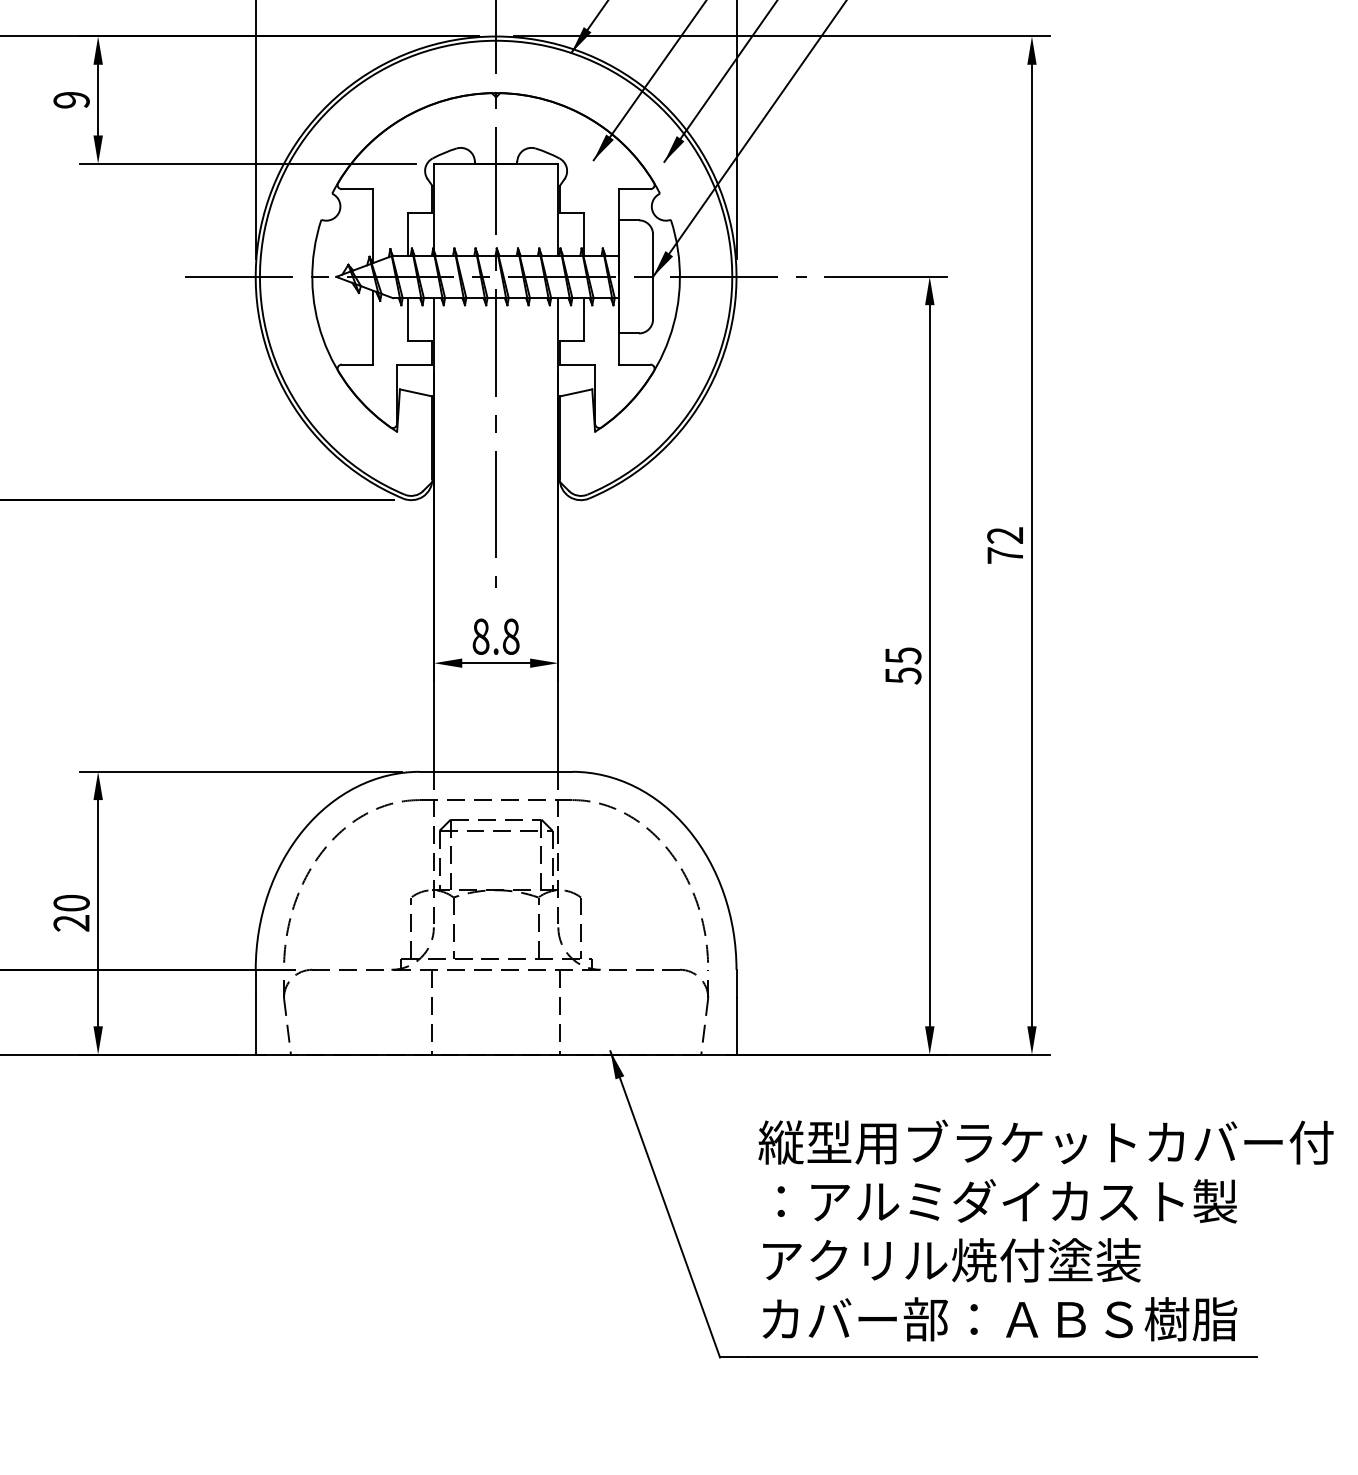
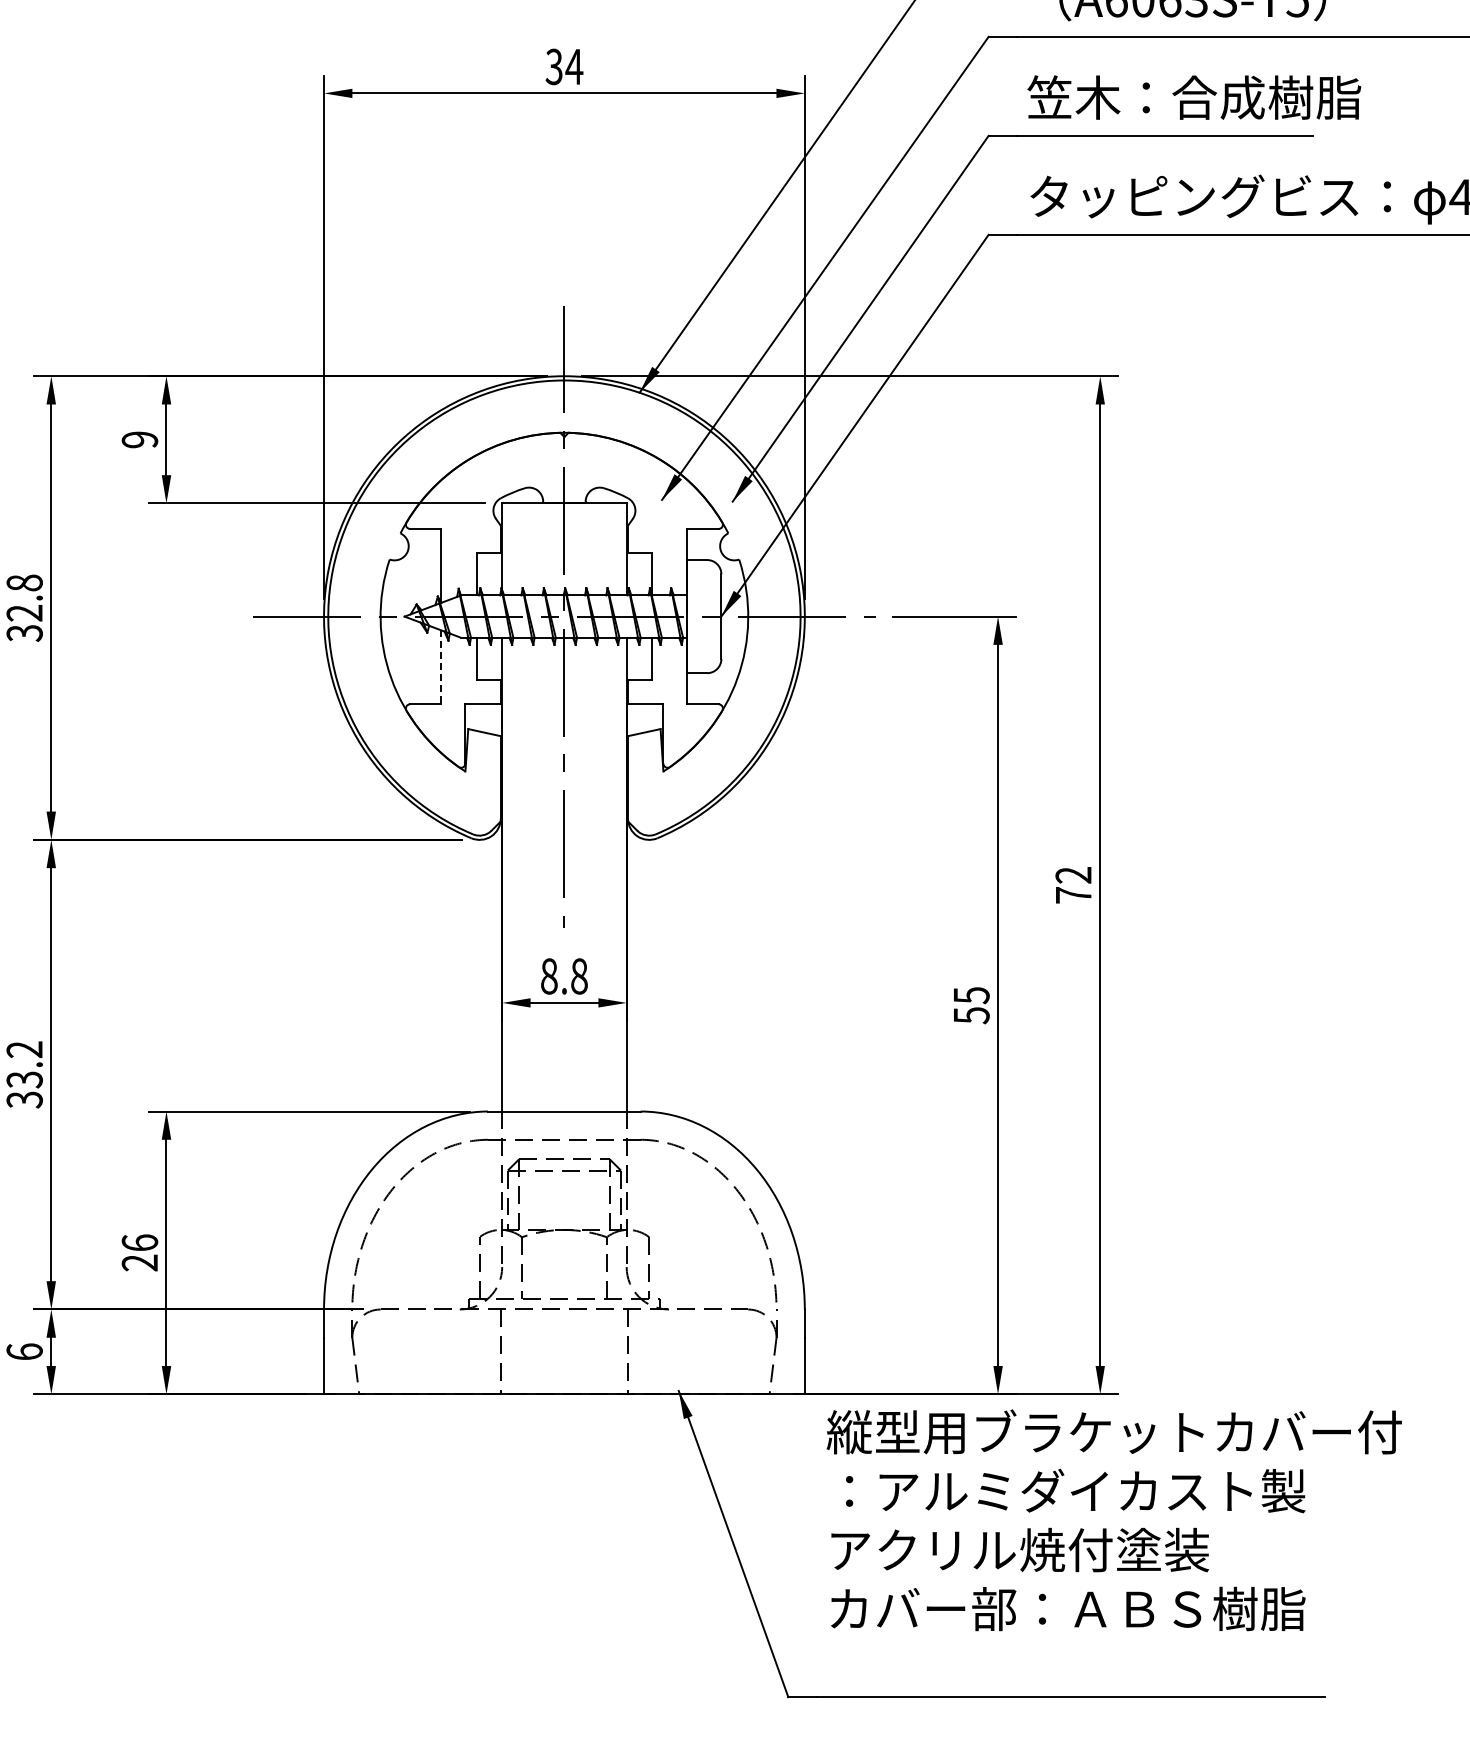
line: (373, 327) -> (441, 667), solid -> dashed
text: (71, 902) -> (139, 1242), 20 -> 26
text: (1045, 1230) -> (1113, 1520), moved

